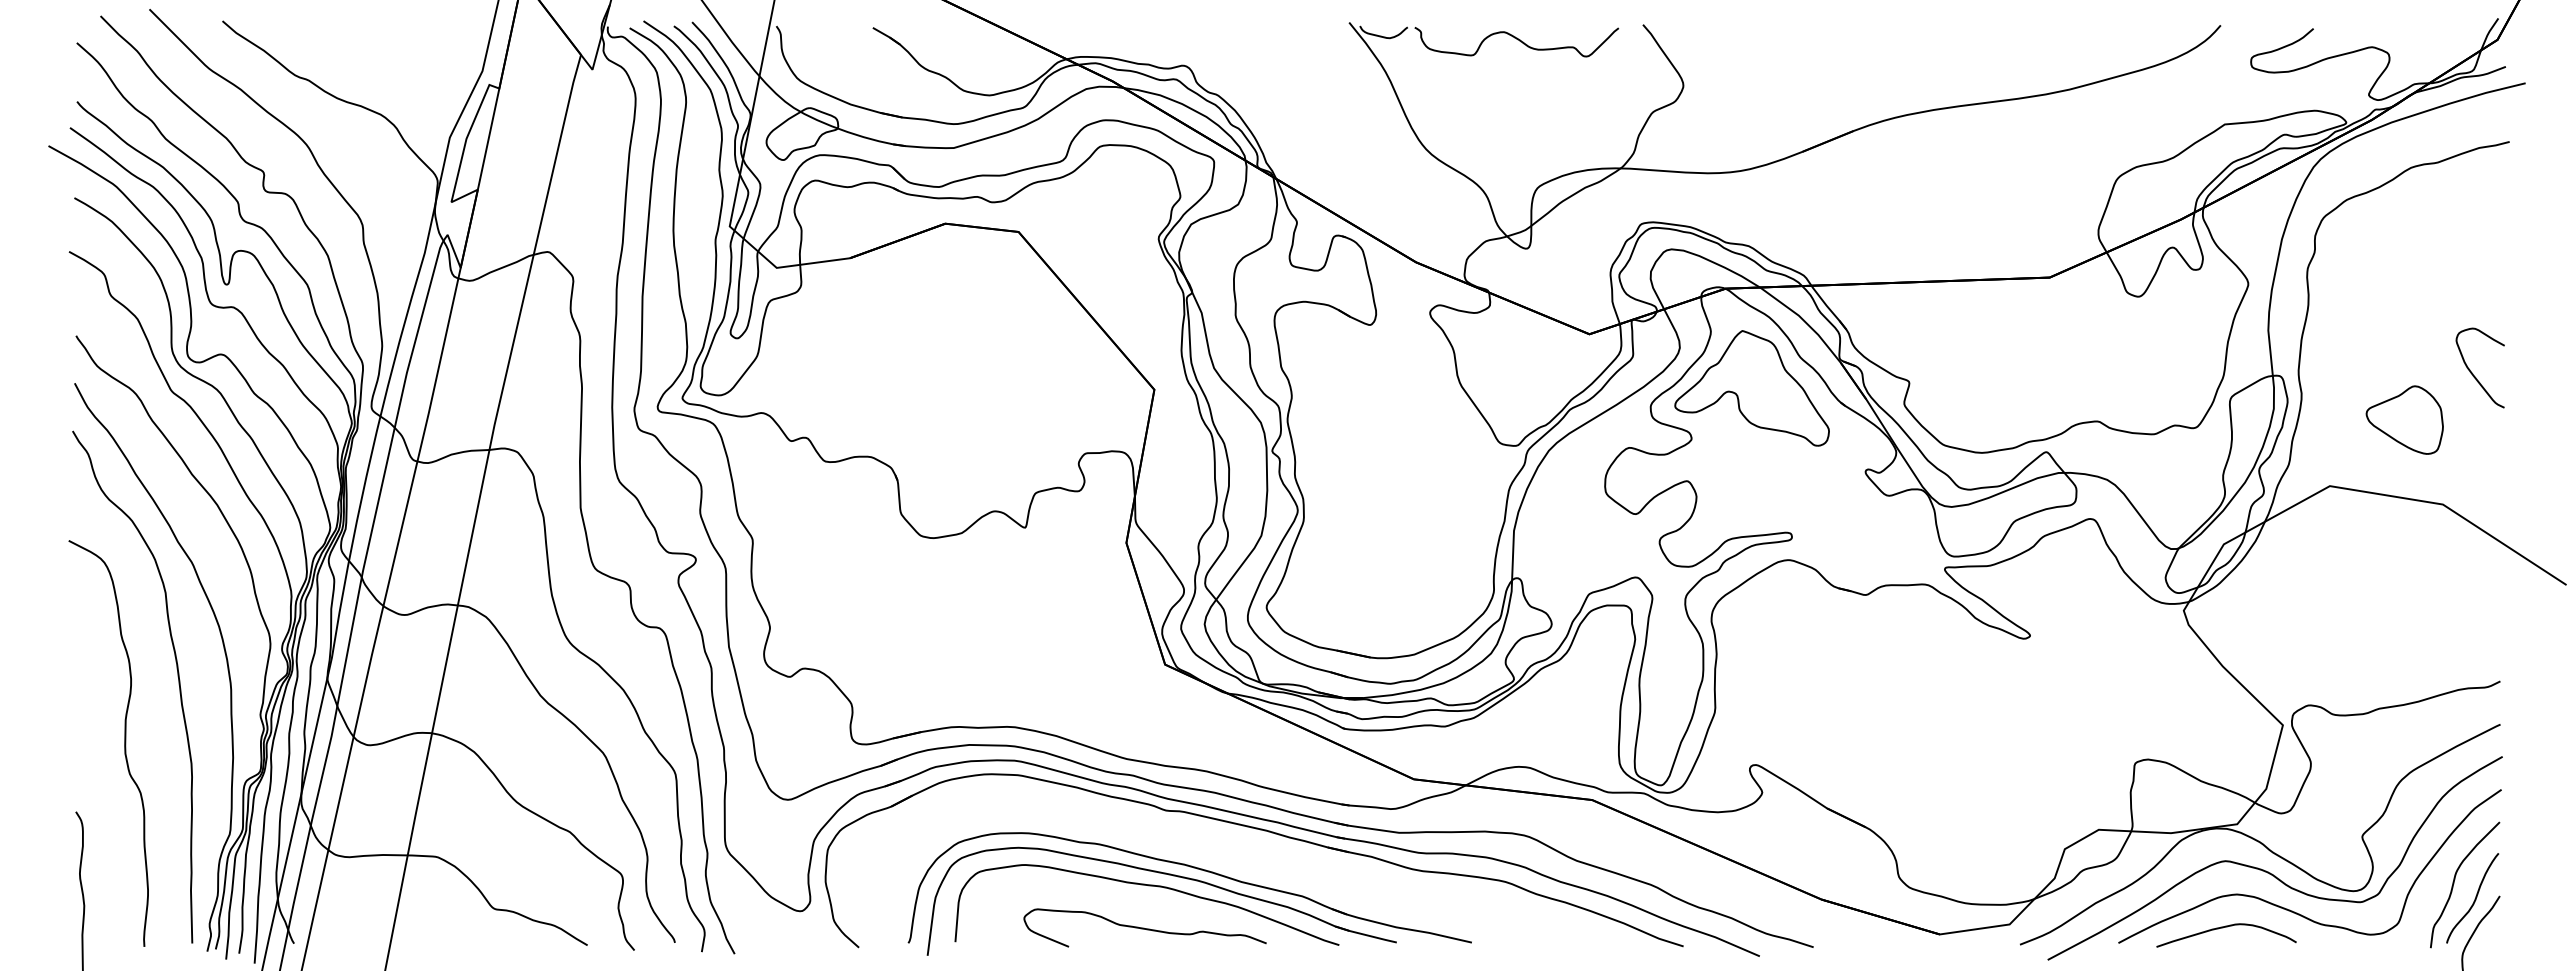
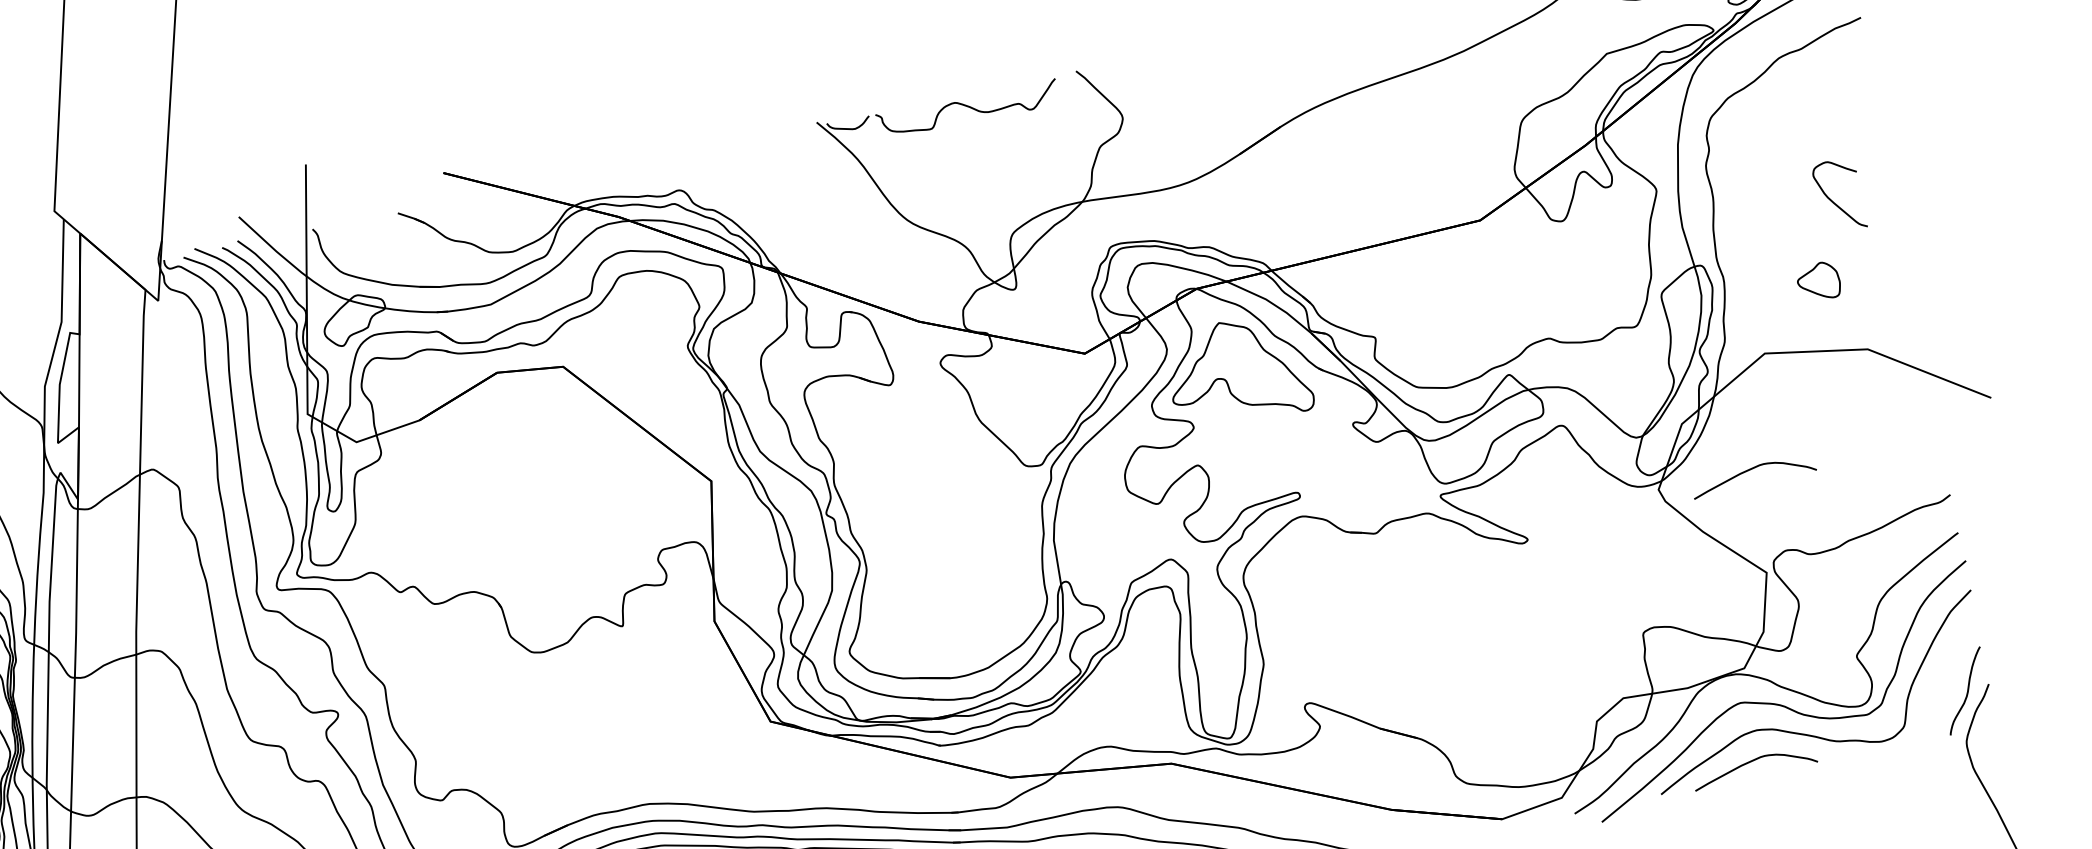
curve: (2473, 373) -> (1834, 201), moved
part: (2404, 419) -> (1818, 281), size x0.6
curve: (2287, 610) -> (1749, 470), added
curve: (2454, 883) -> (1946, 681), removed

